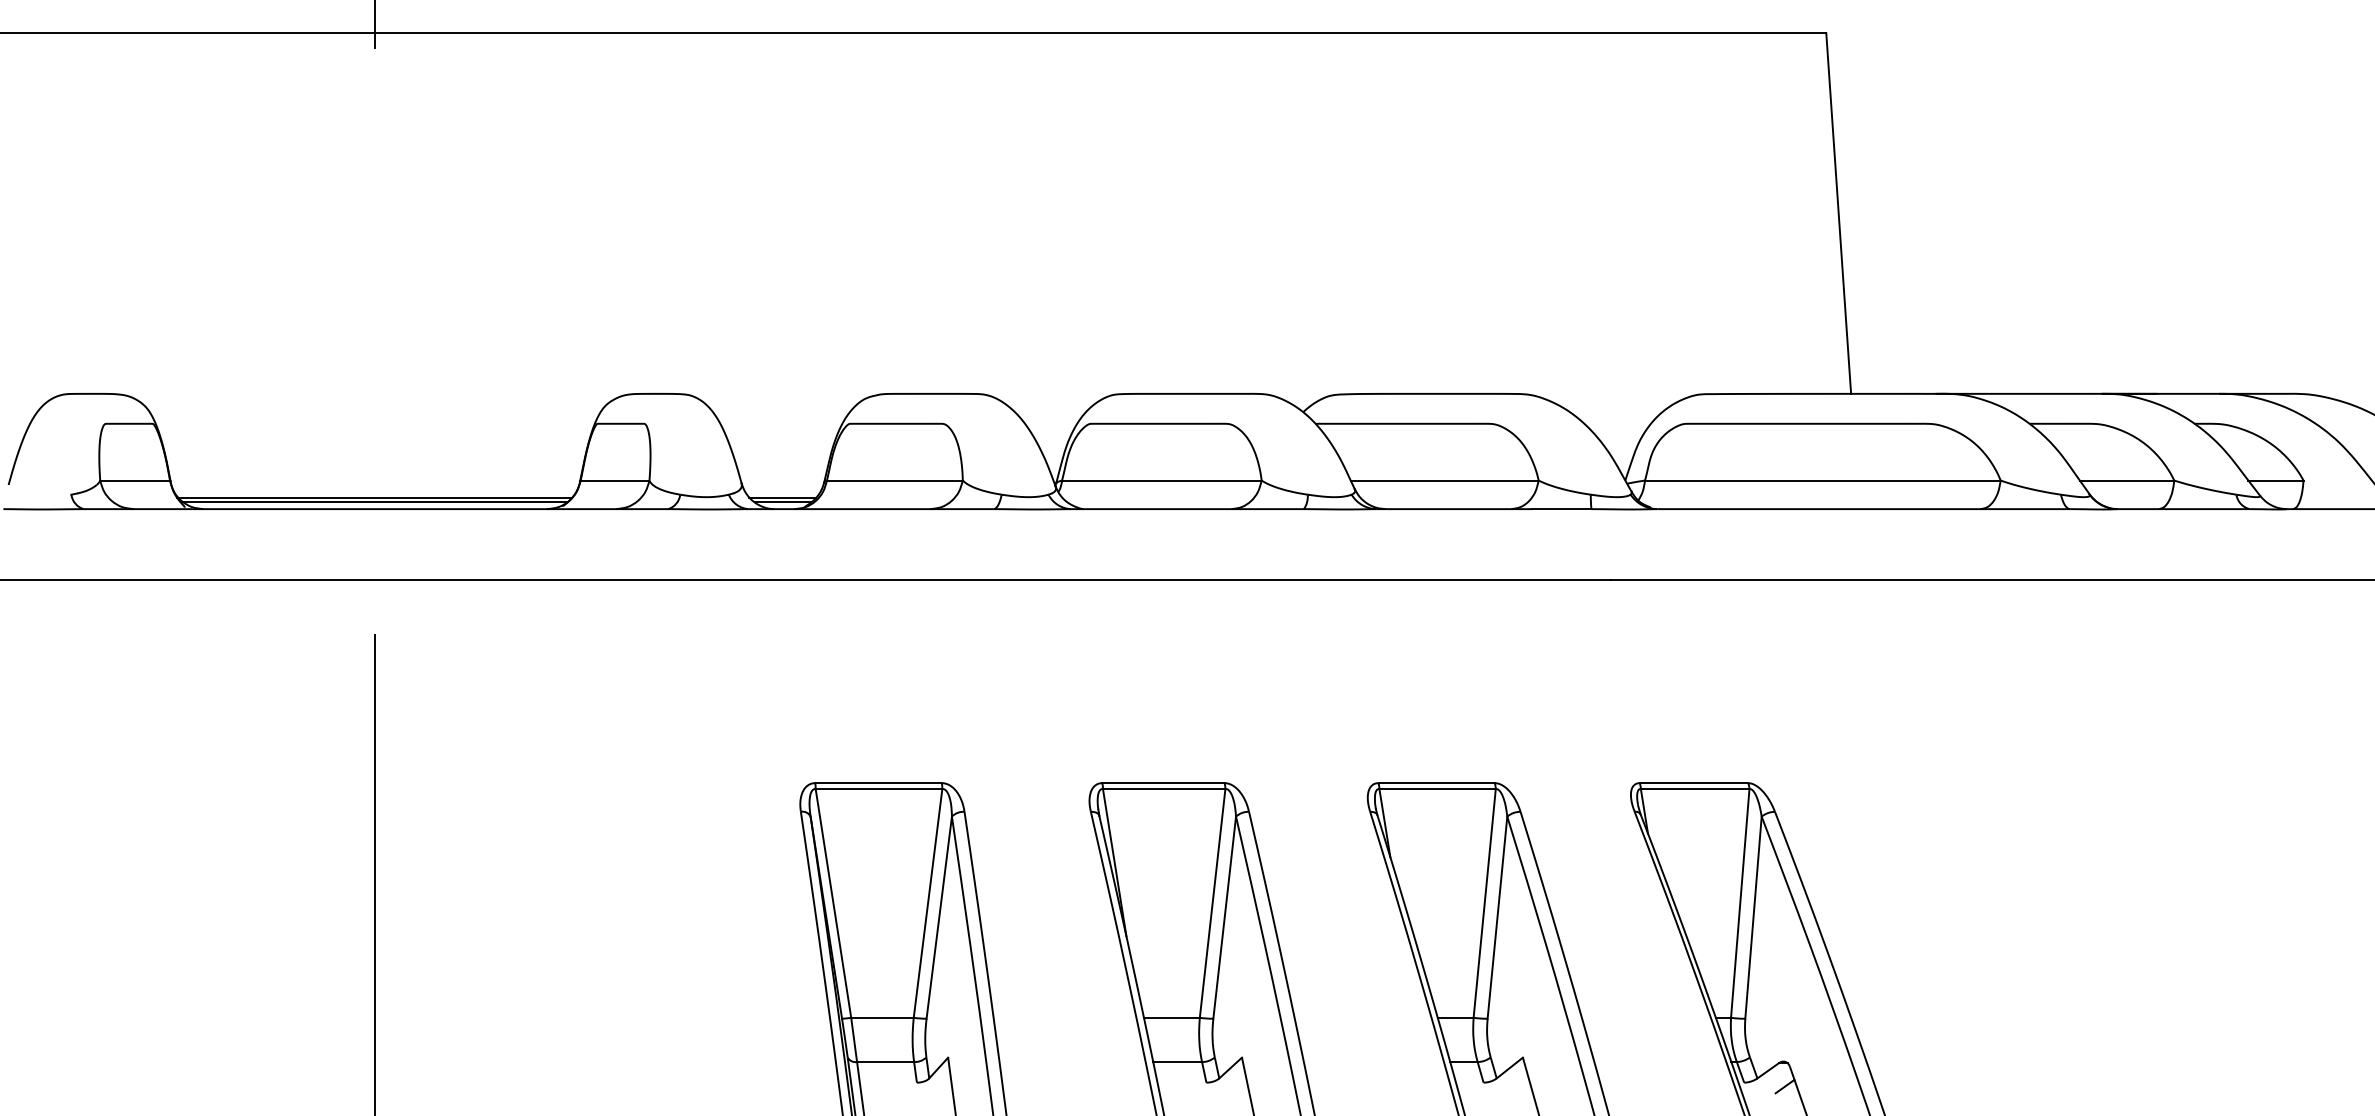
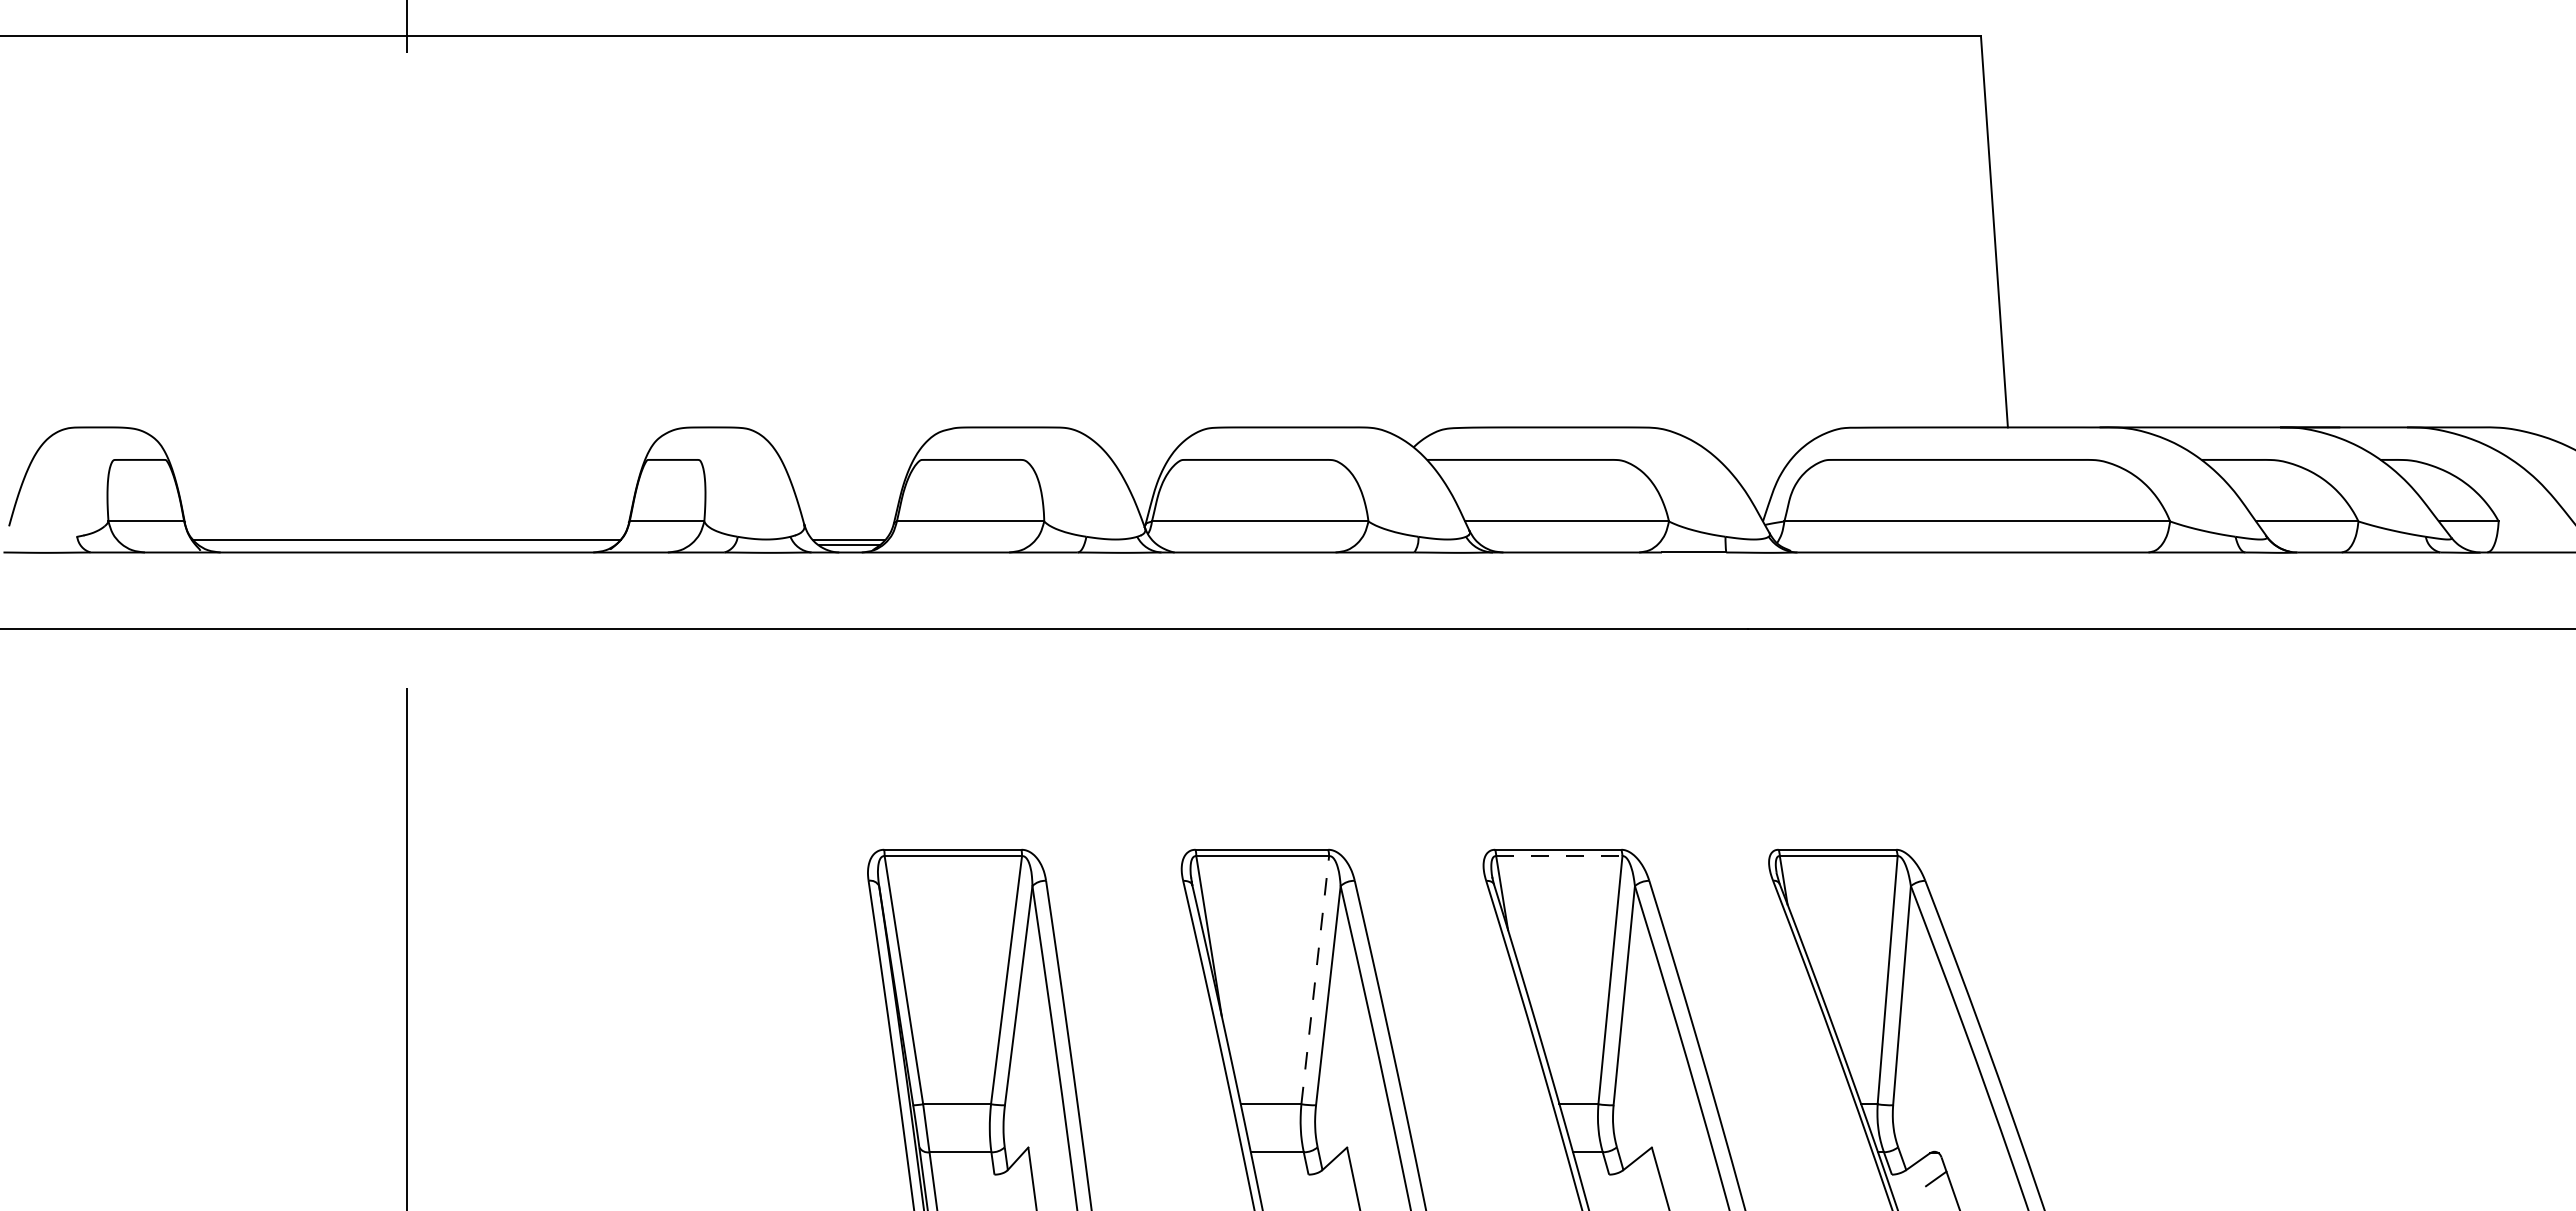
line: (374, 502) -> (405, 545), removed
line: (1437, 789) -> (1559, 856), solid -> dashed
line: (1212, 903) -> (1315, 980), solid -> dashed

